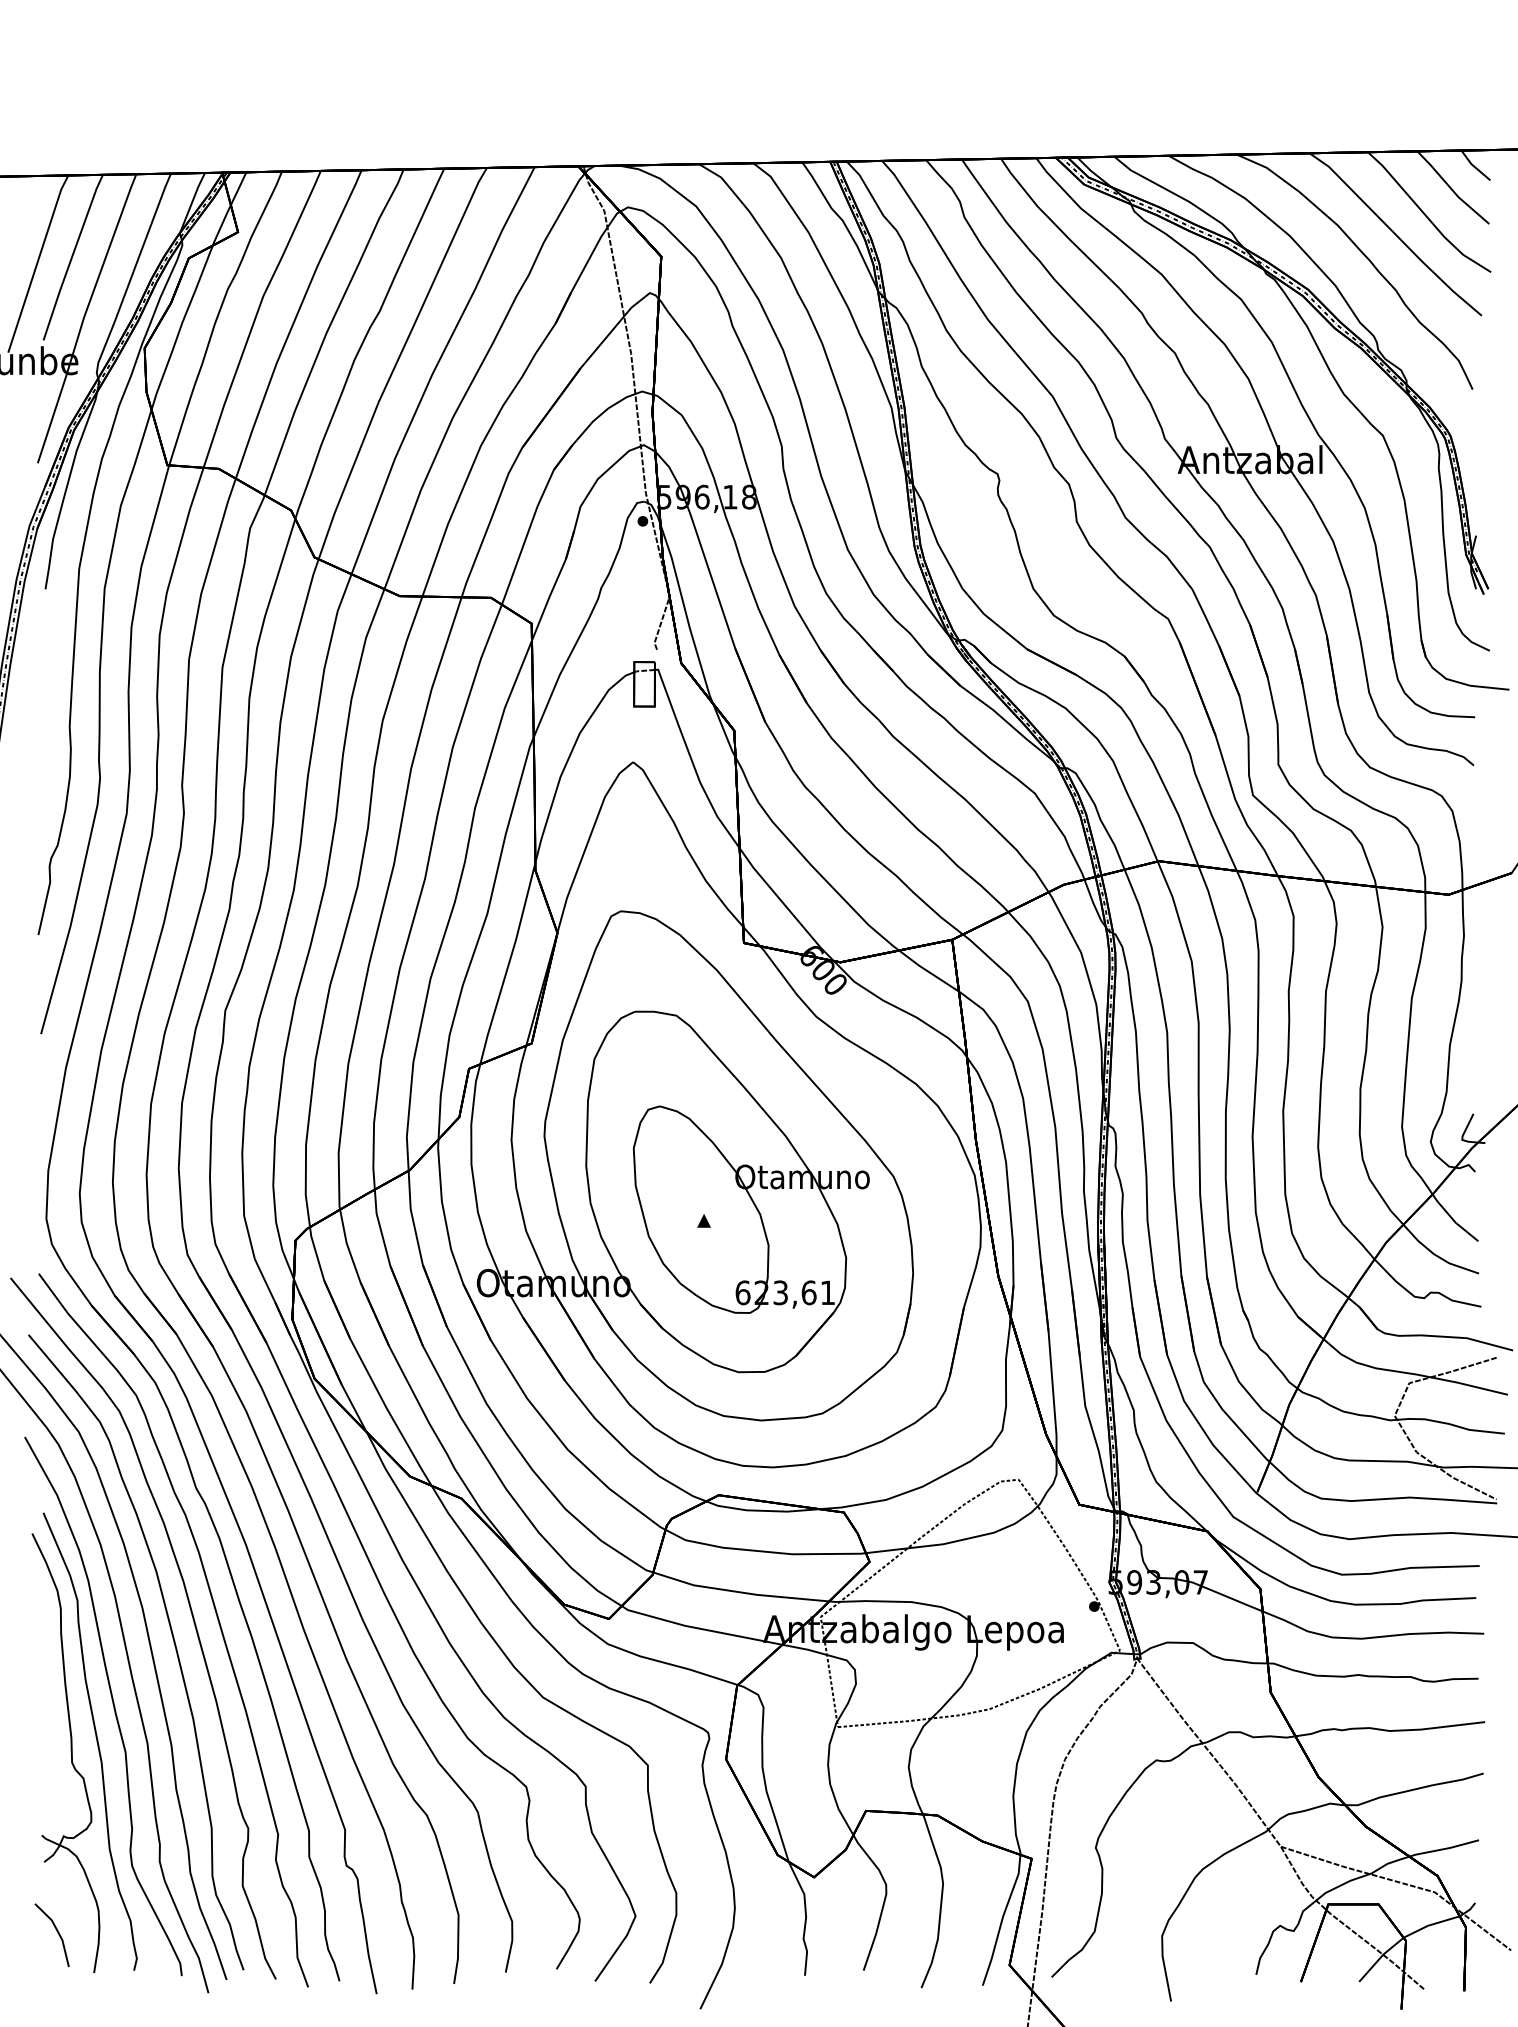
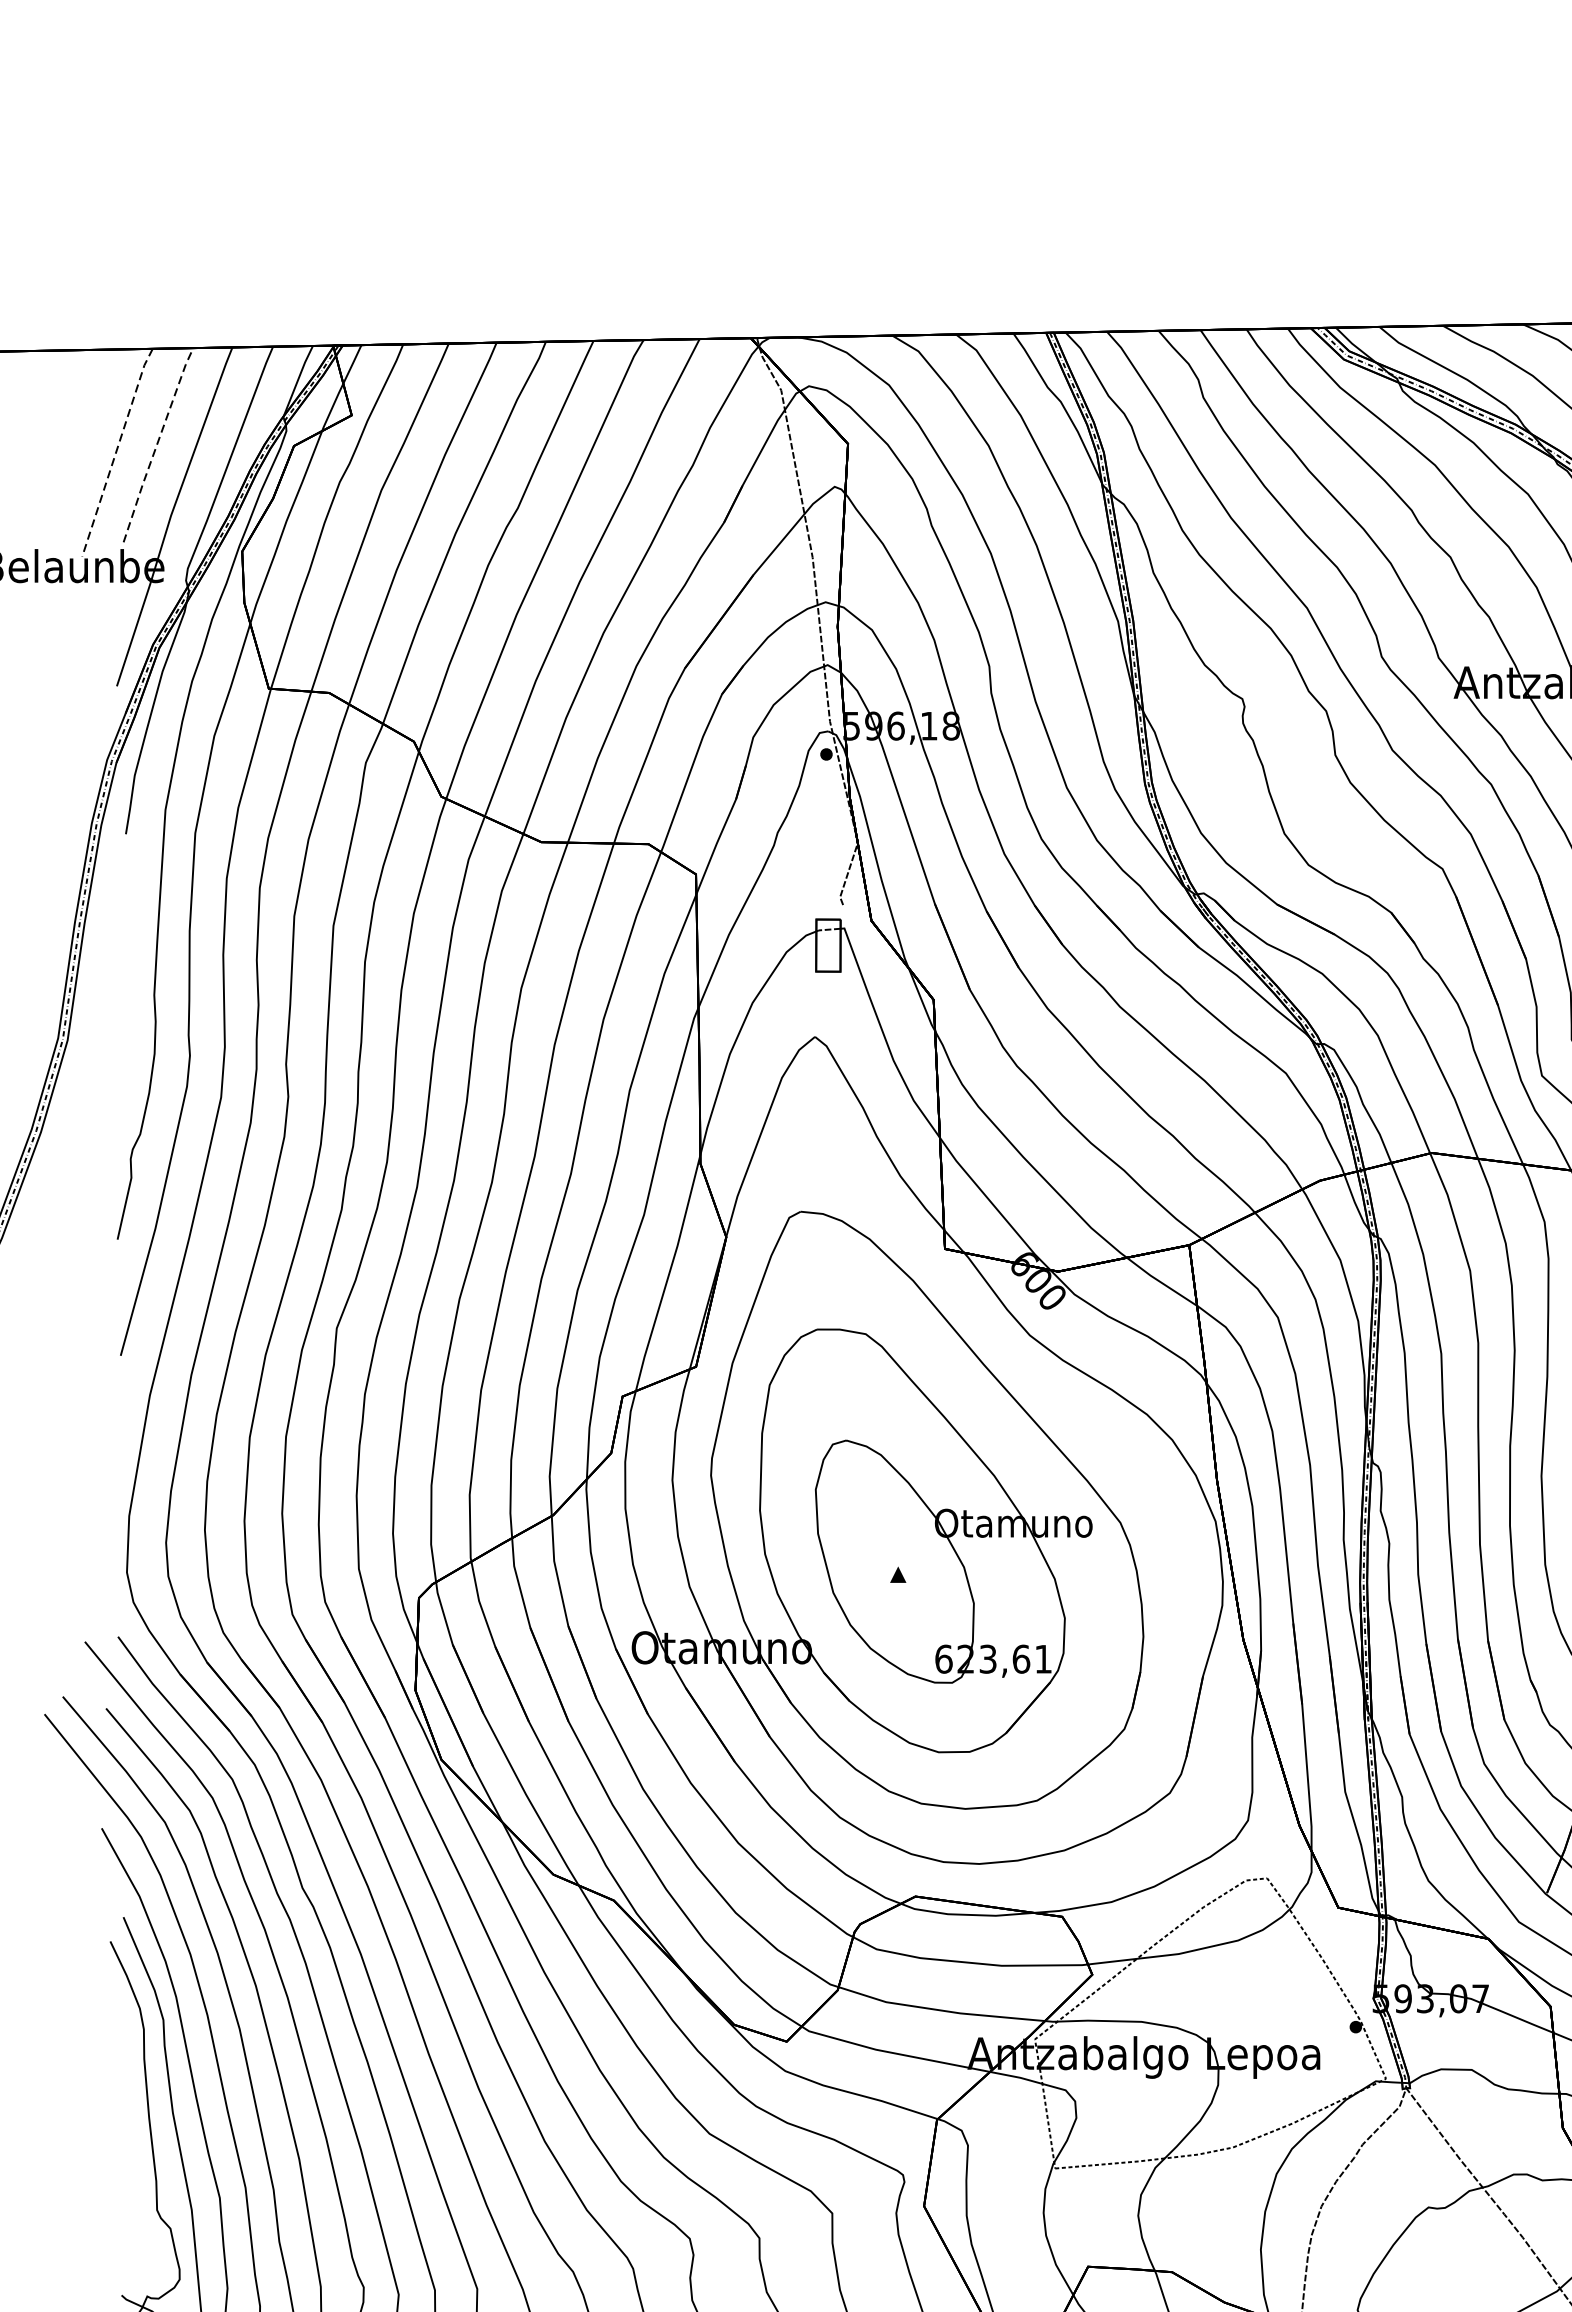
line: (72, 257) -> (157, 445), solid -> dashed
line: (37, 263) -> (116, 452), solid -> dashed

